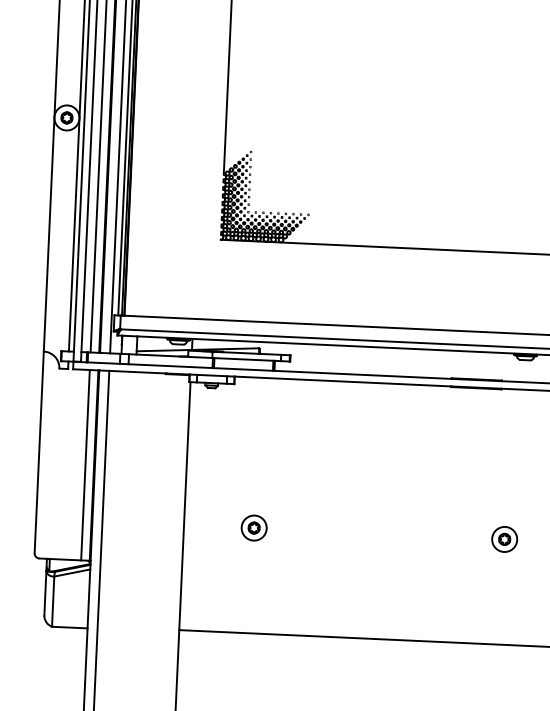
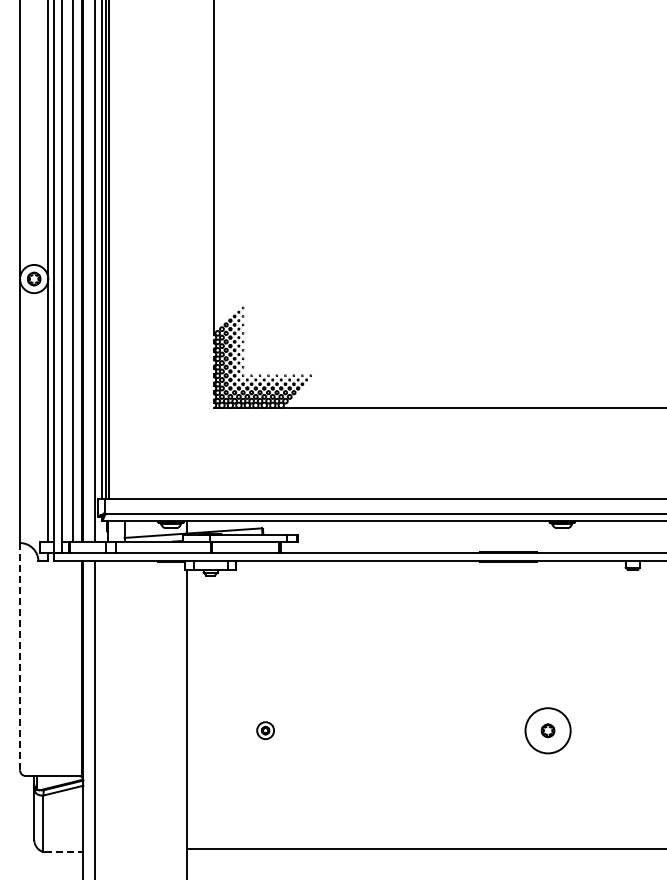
line: (39, 452) -> (20, 656), solid -> dashed
line: (85, 465) -> (72, 668), removed
part: (253, 527) -> (265, 730), size x0.6
circle: (504, 539) -> (547, 730), size x1.6
line: (70, 627) -> (64, 852), solid -> dashed

